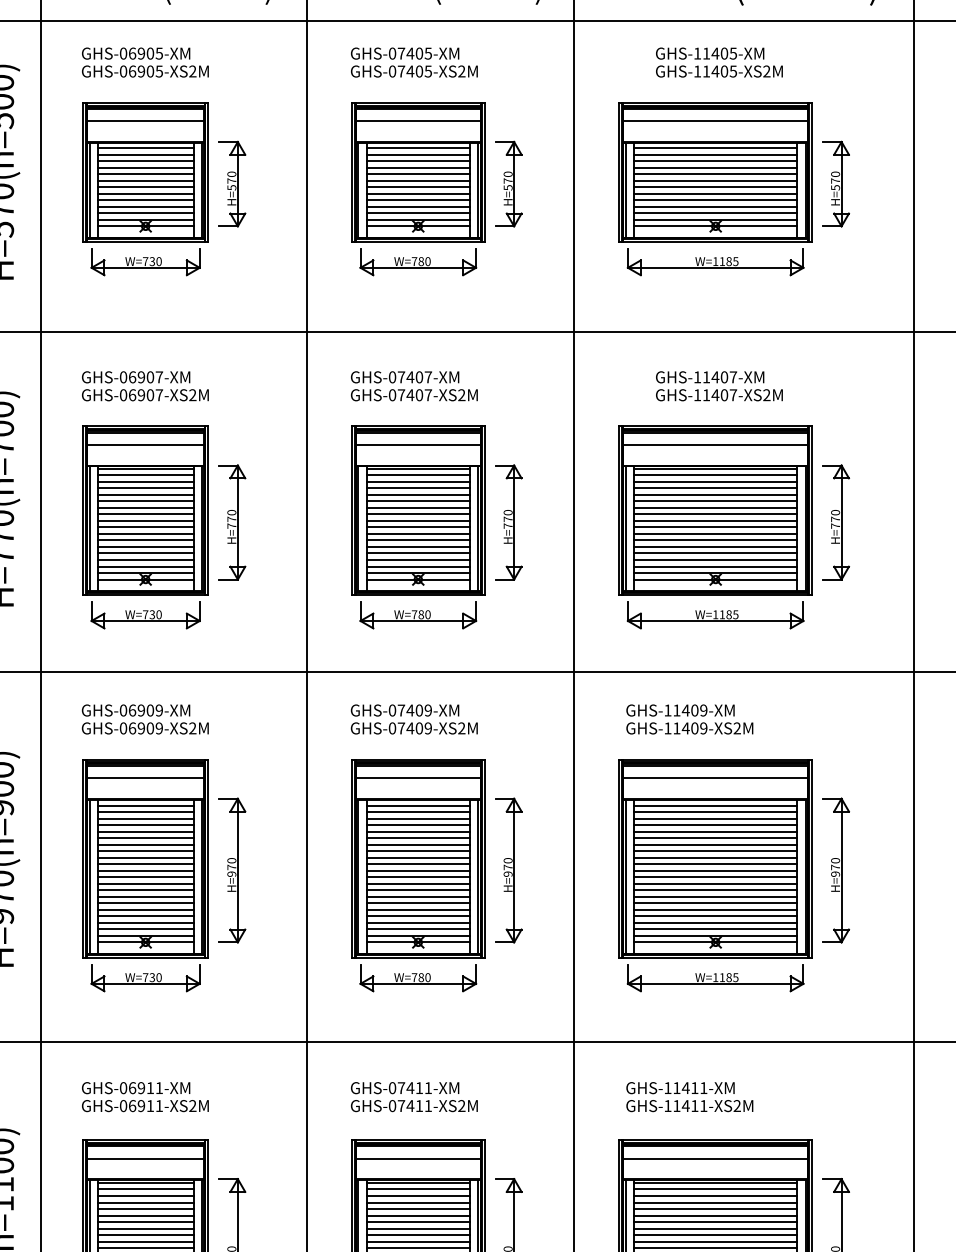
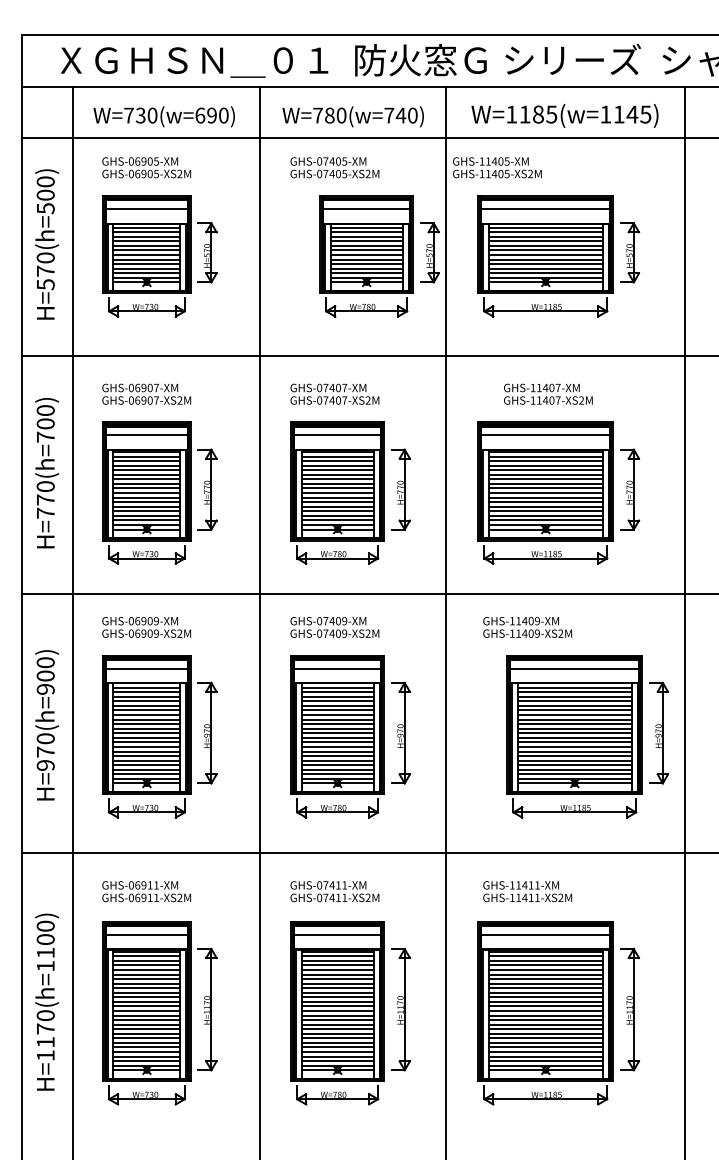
text: (719, 62) -> (497, 167), moved
part: (436, 189) -> (379, 256), moved
part: (733, 875) -> (587, 736), moved

